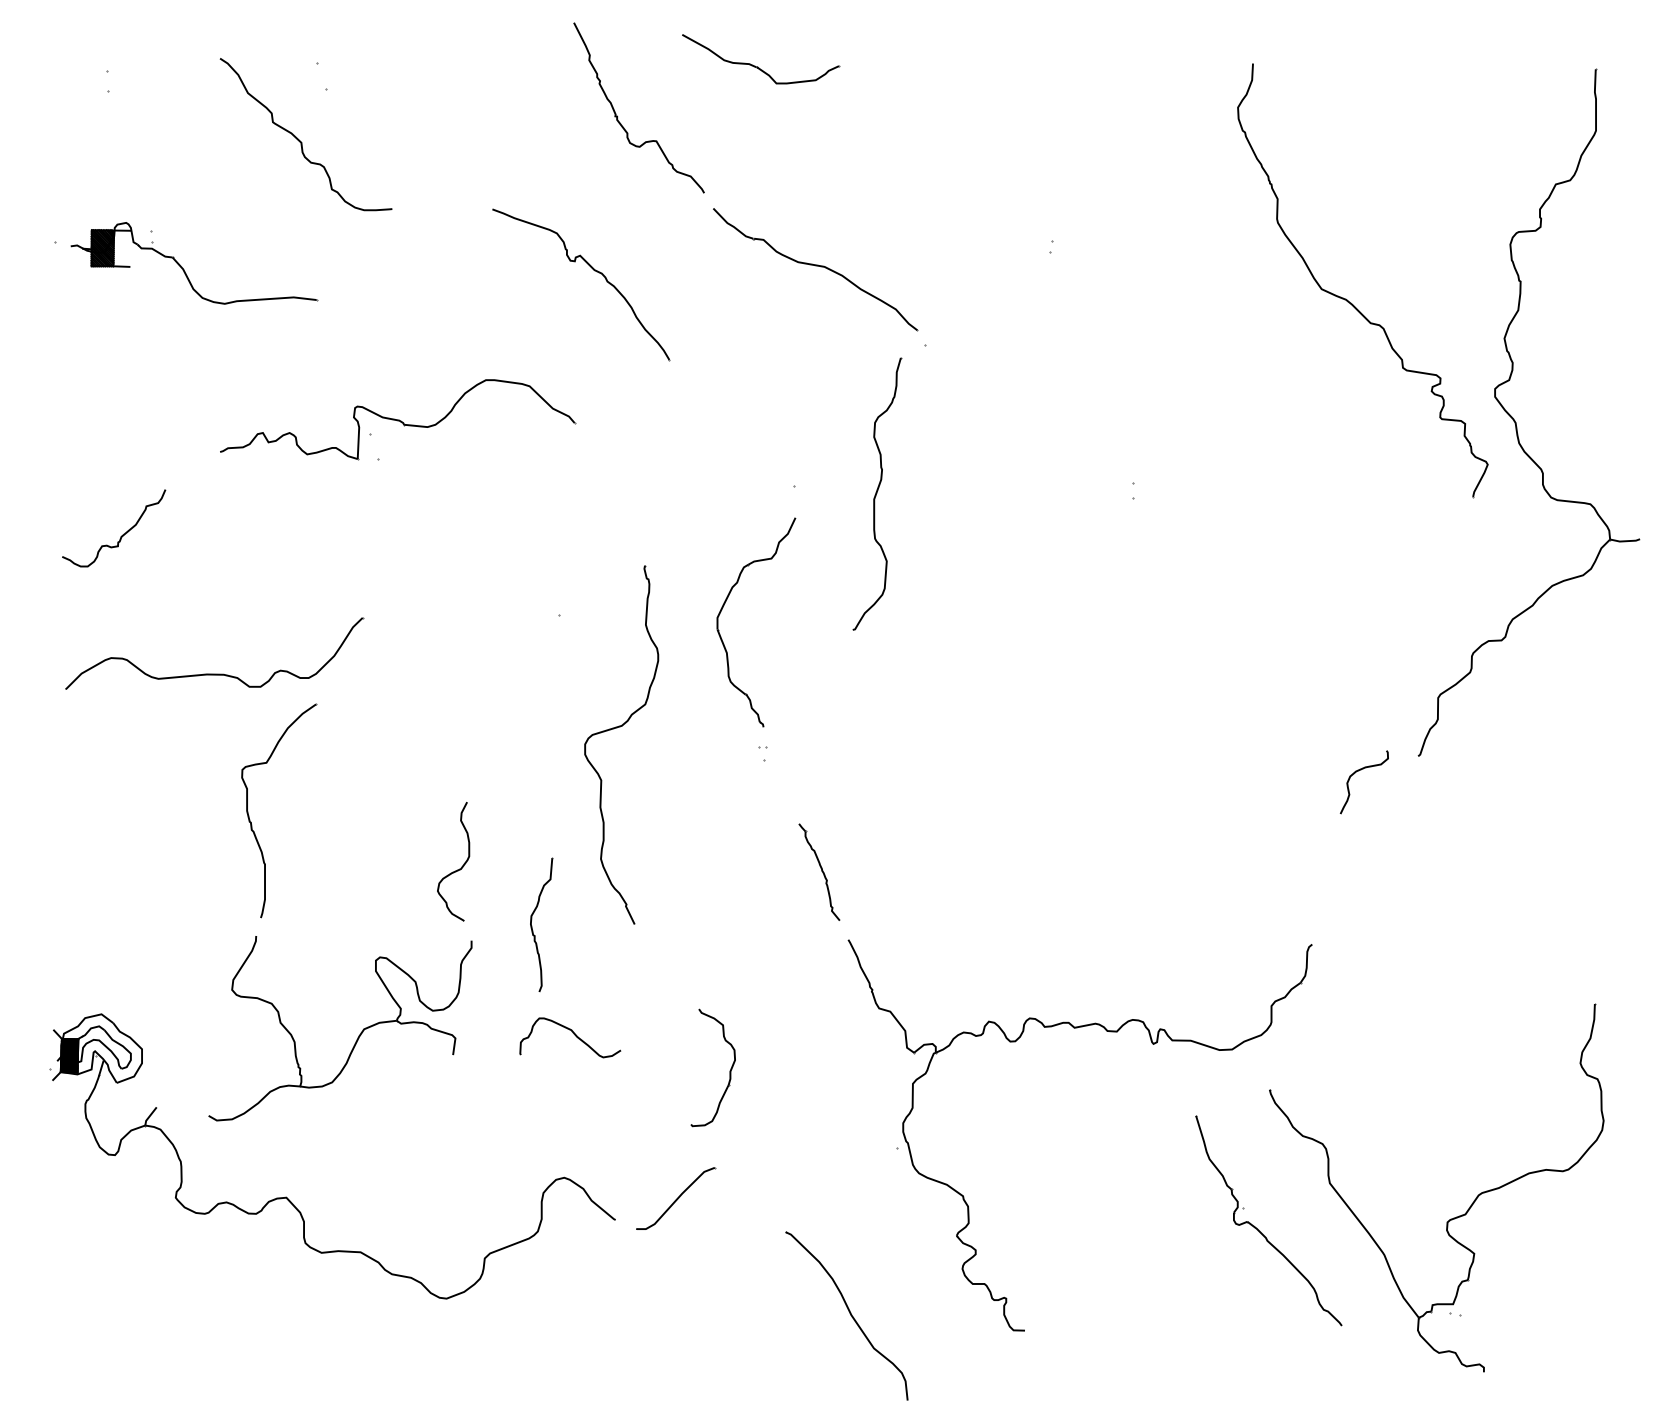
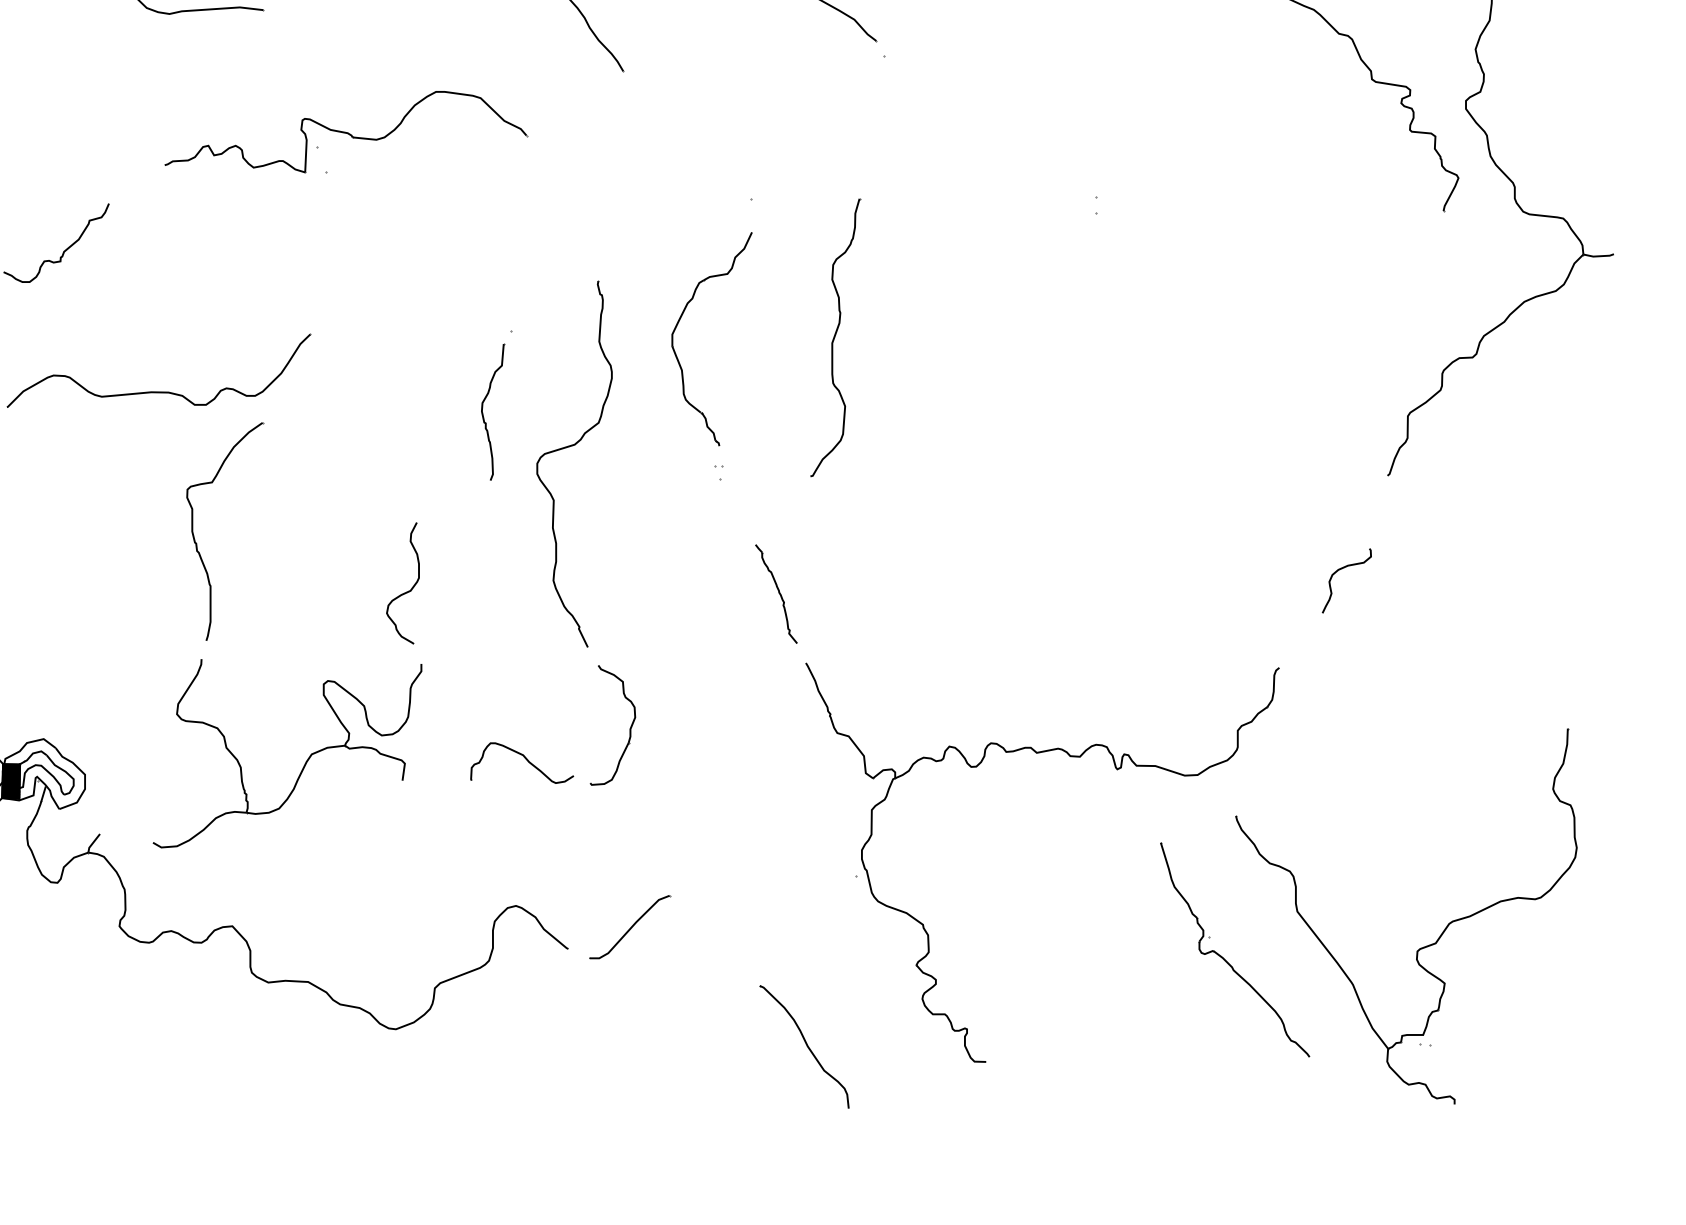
part: (877, 493) -> (835, 337), moved
curve: (1355, 773) -> (1337, 571), moved
part: (532, 925) -> (483, 412), moved
part: (729, 1070) -> (629, 728), moved
part: (846, 1315) -> (804, 1046), size x0.71

